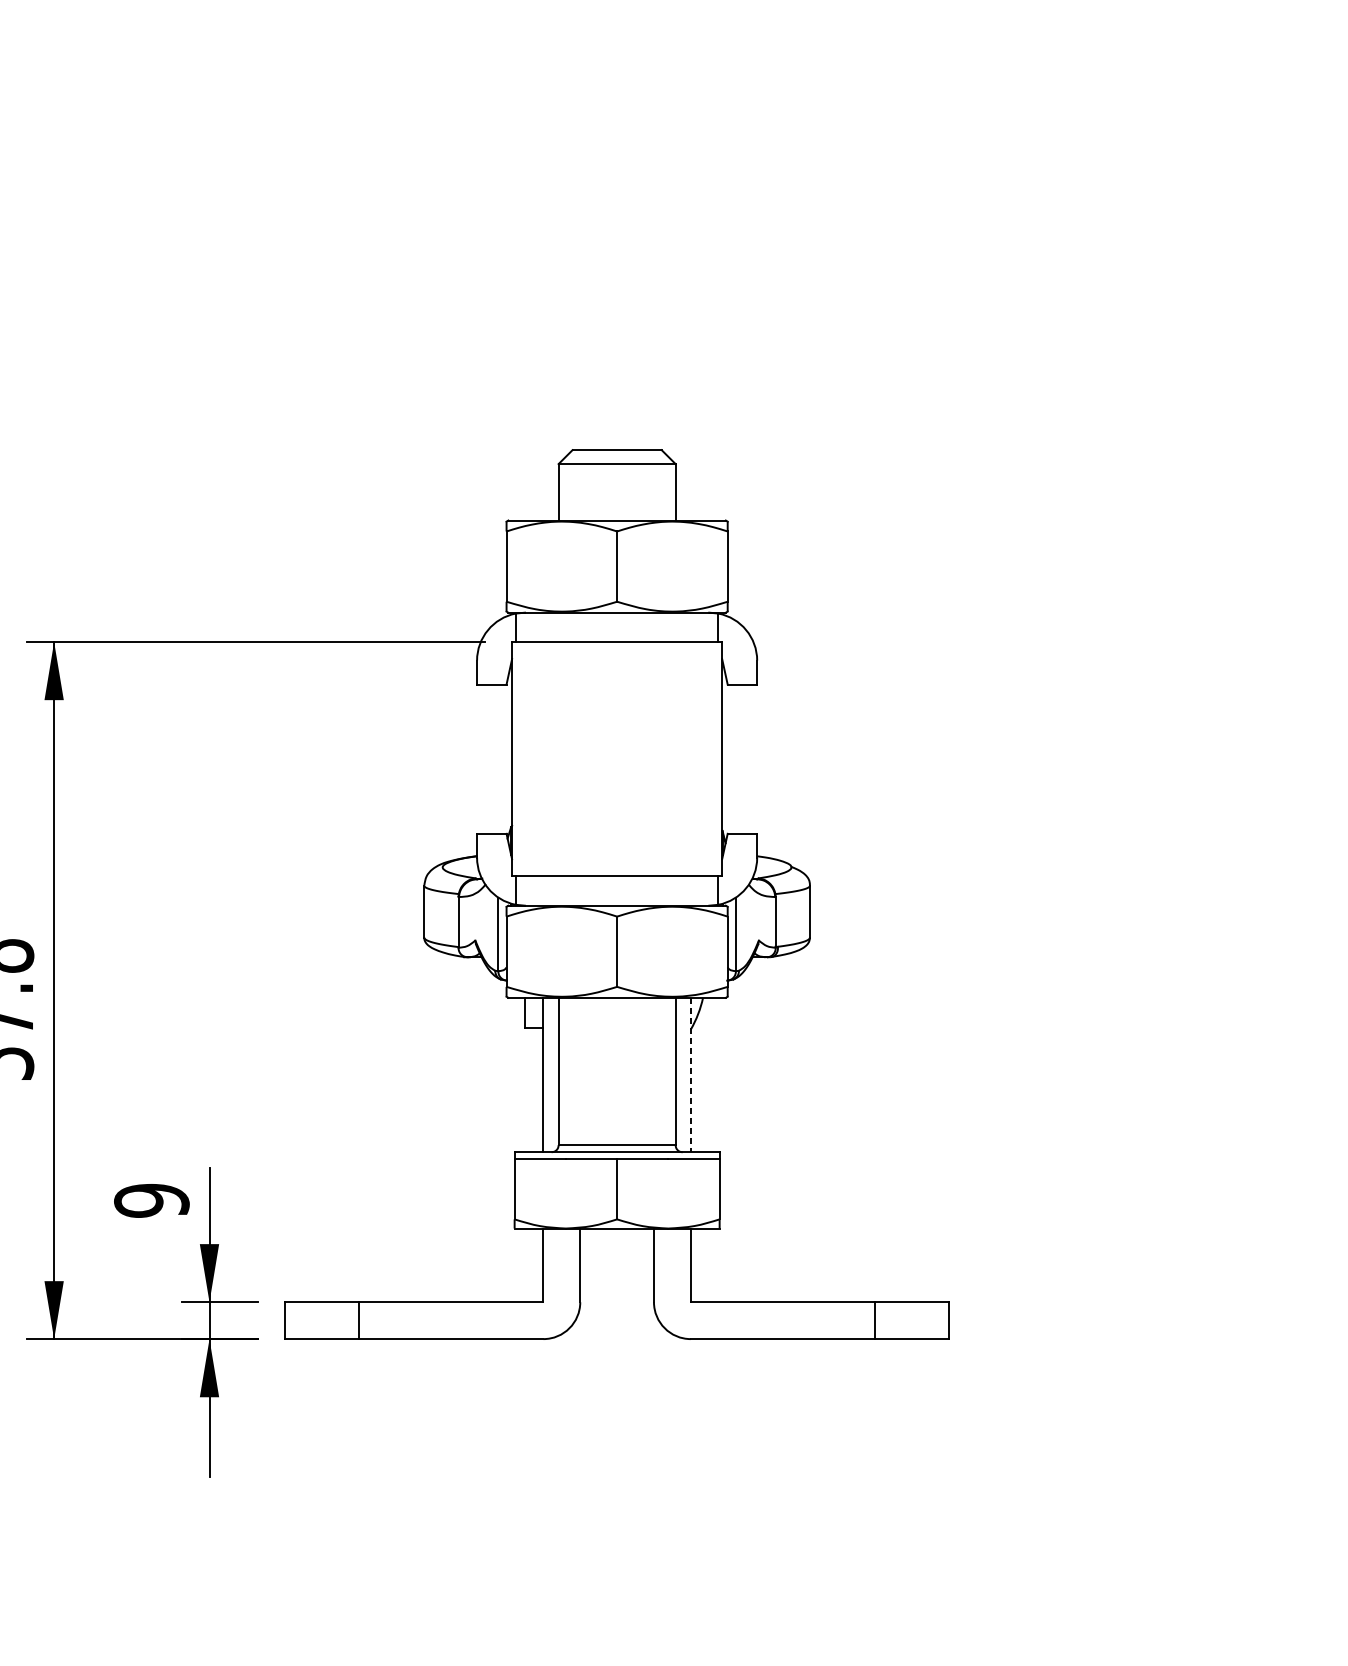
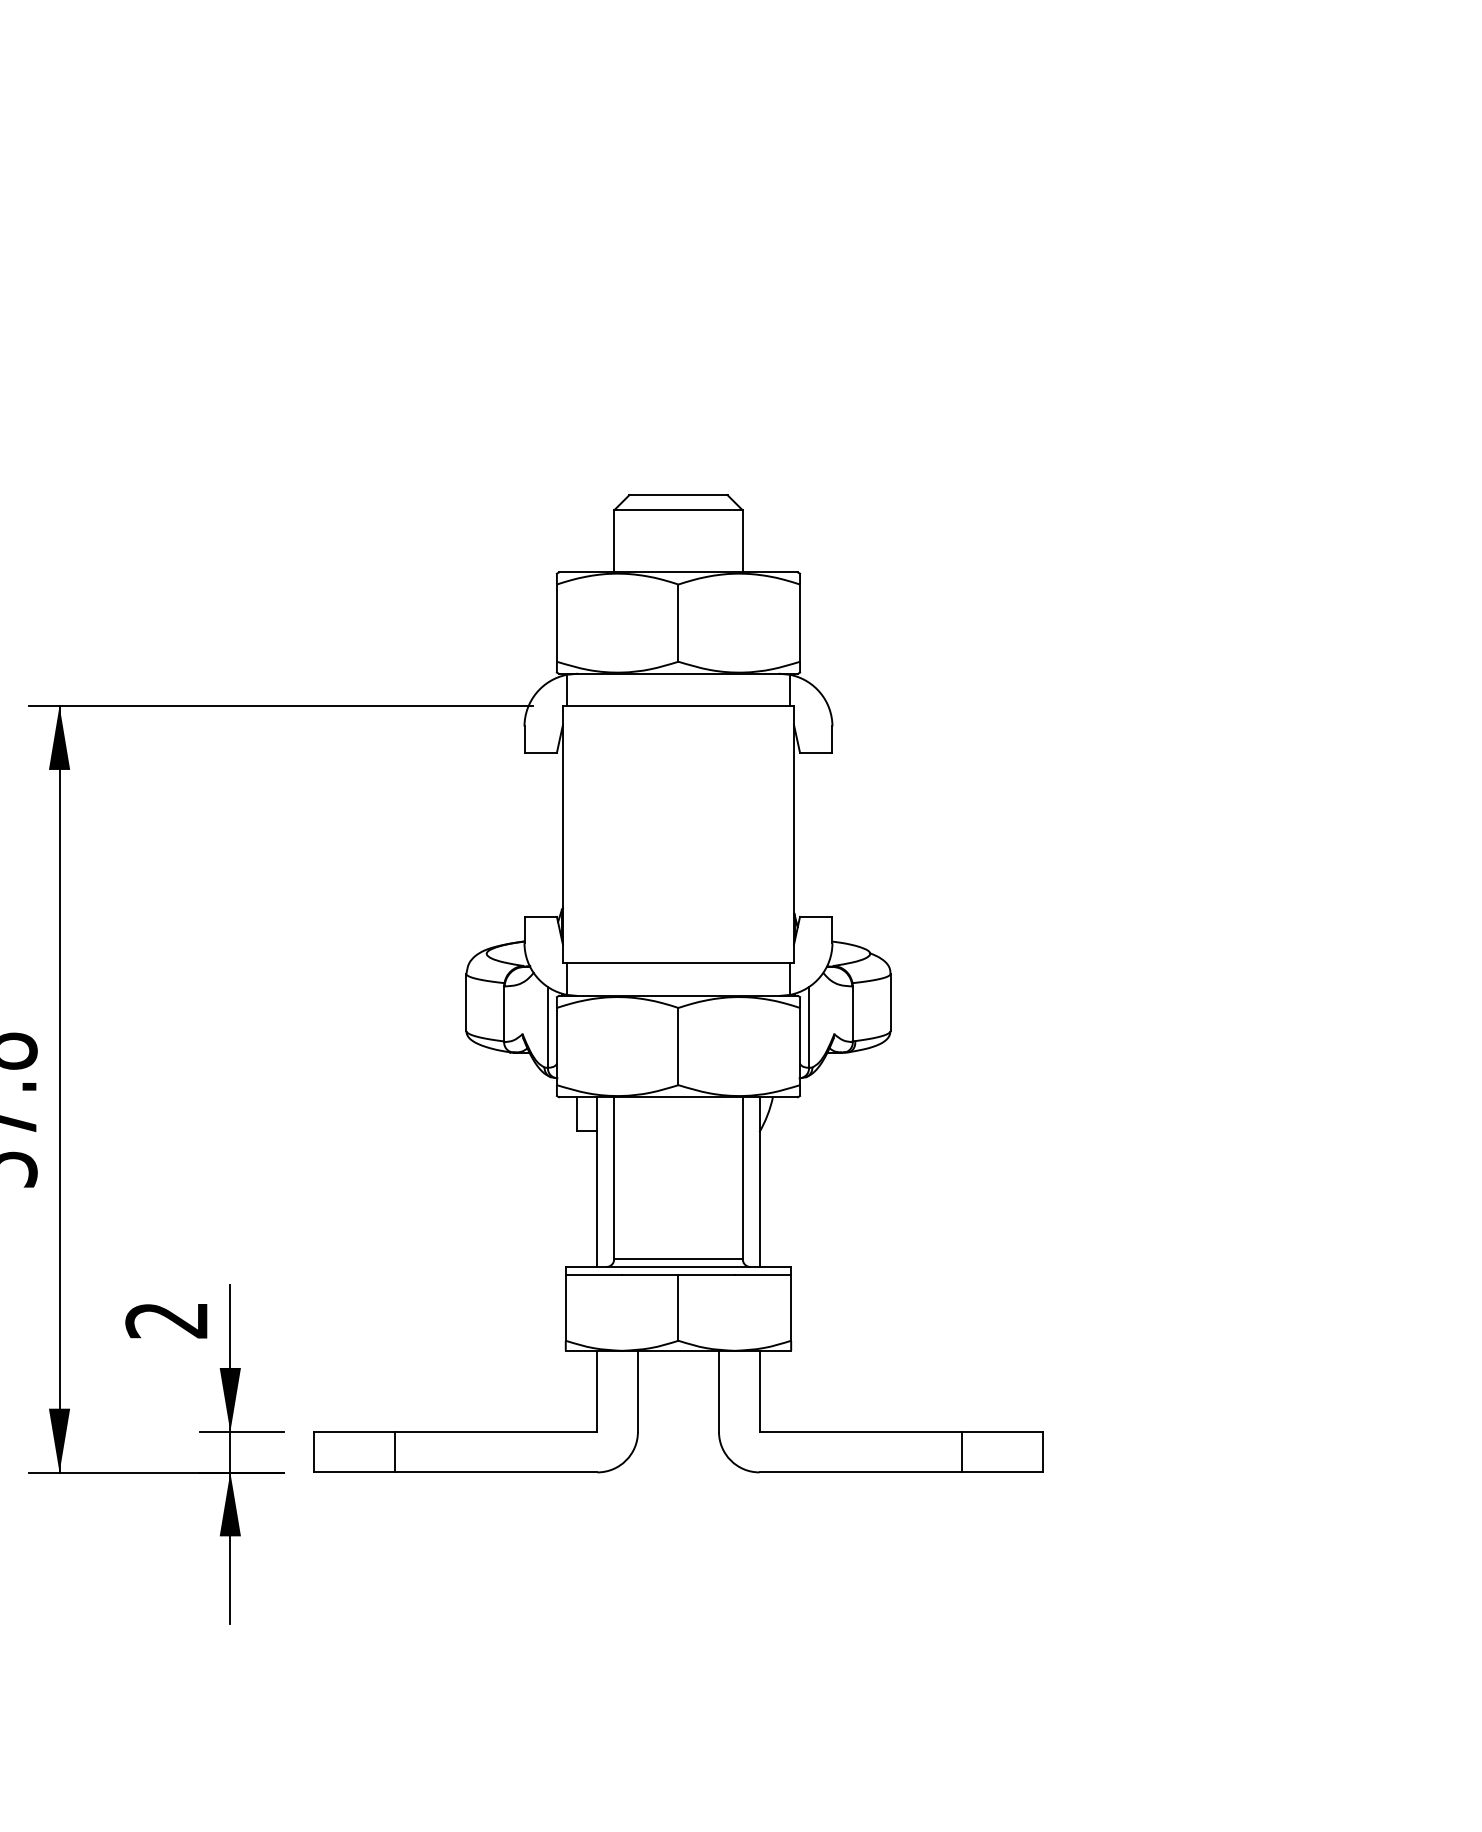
line: (690, 1075) -> (759, 1182), dashed -> solid
text: (151, 1200) -> (166, 1320), 9 -> 2

